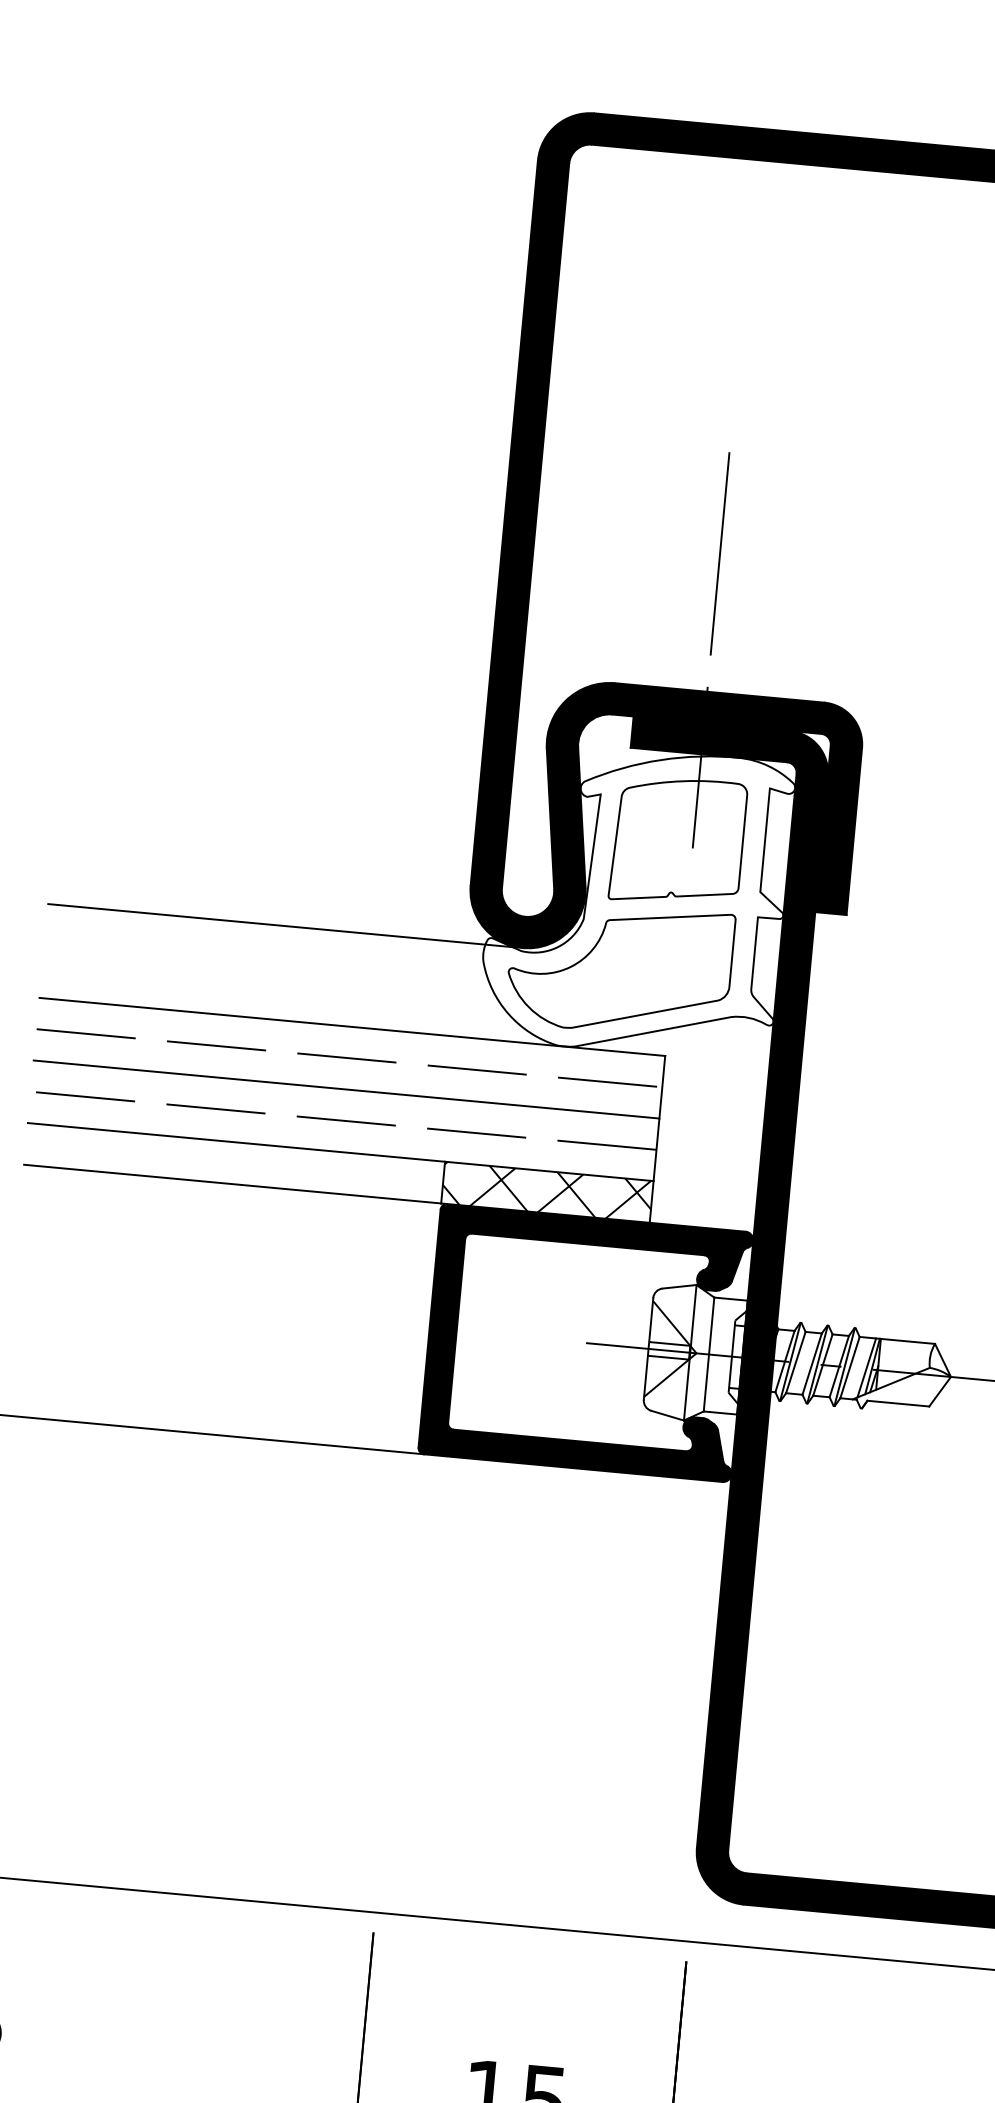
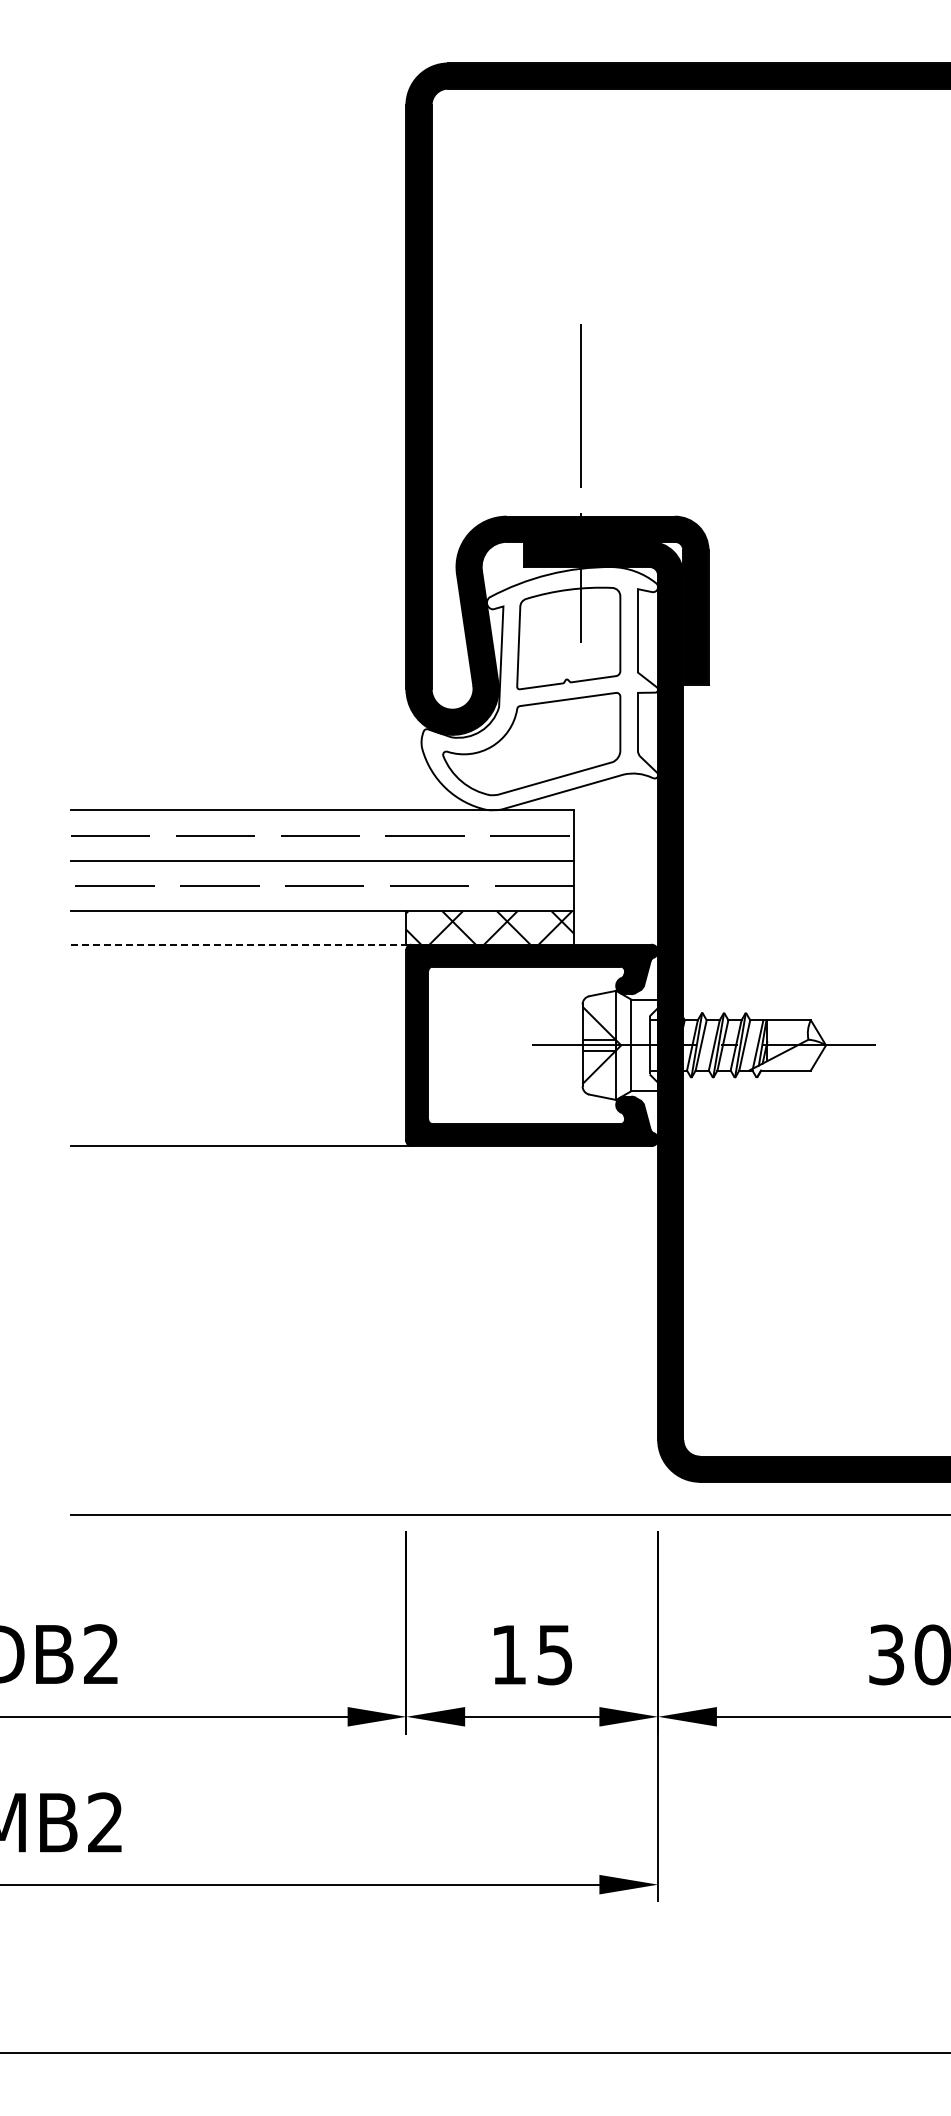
line: (282, 925) -> (259, 734), removed
line: (232, 1183) -> (238, 944), solid -> dashed

